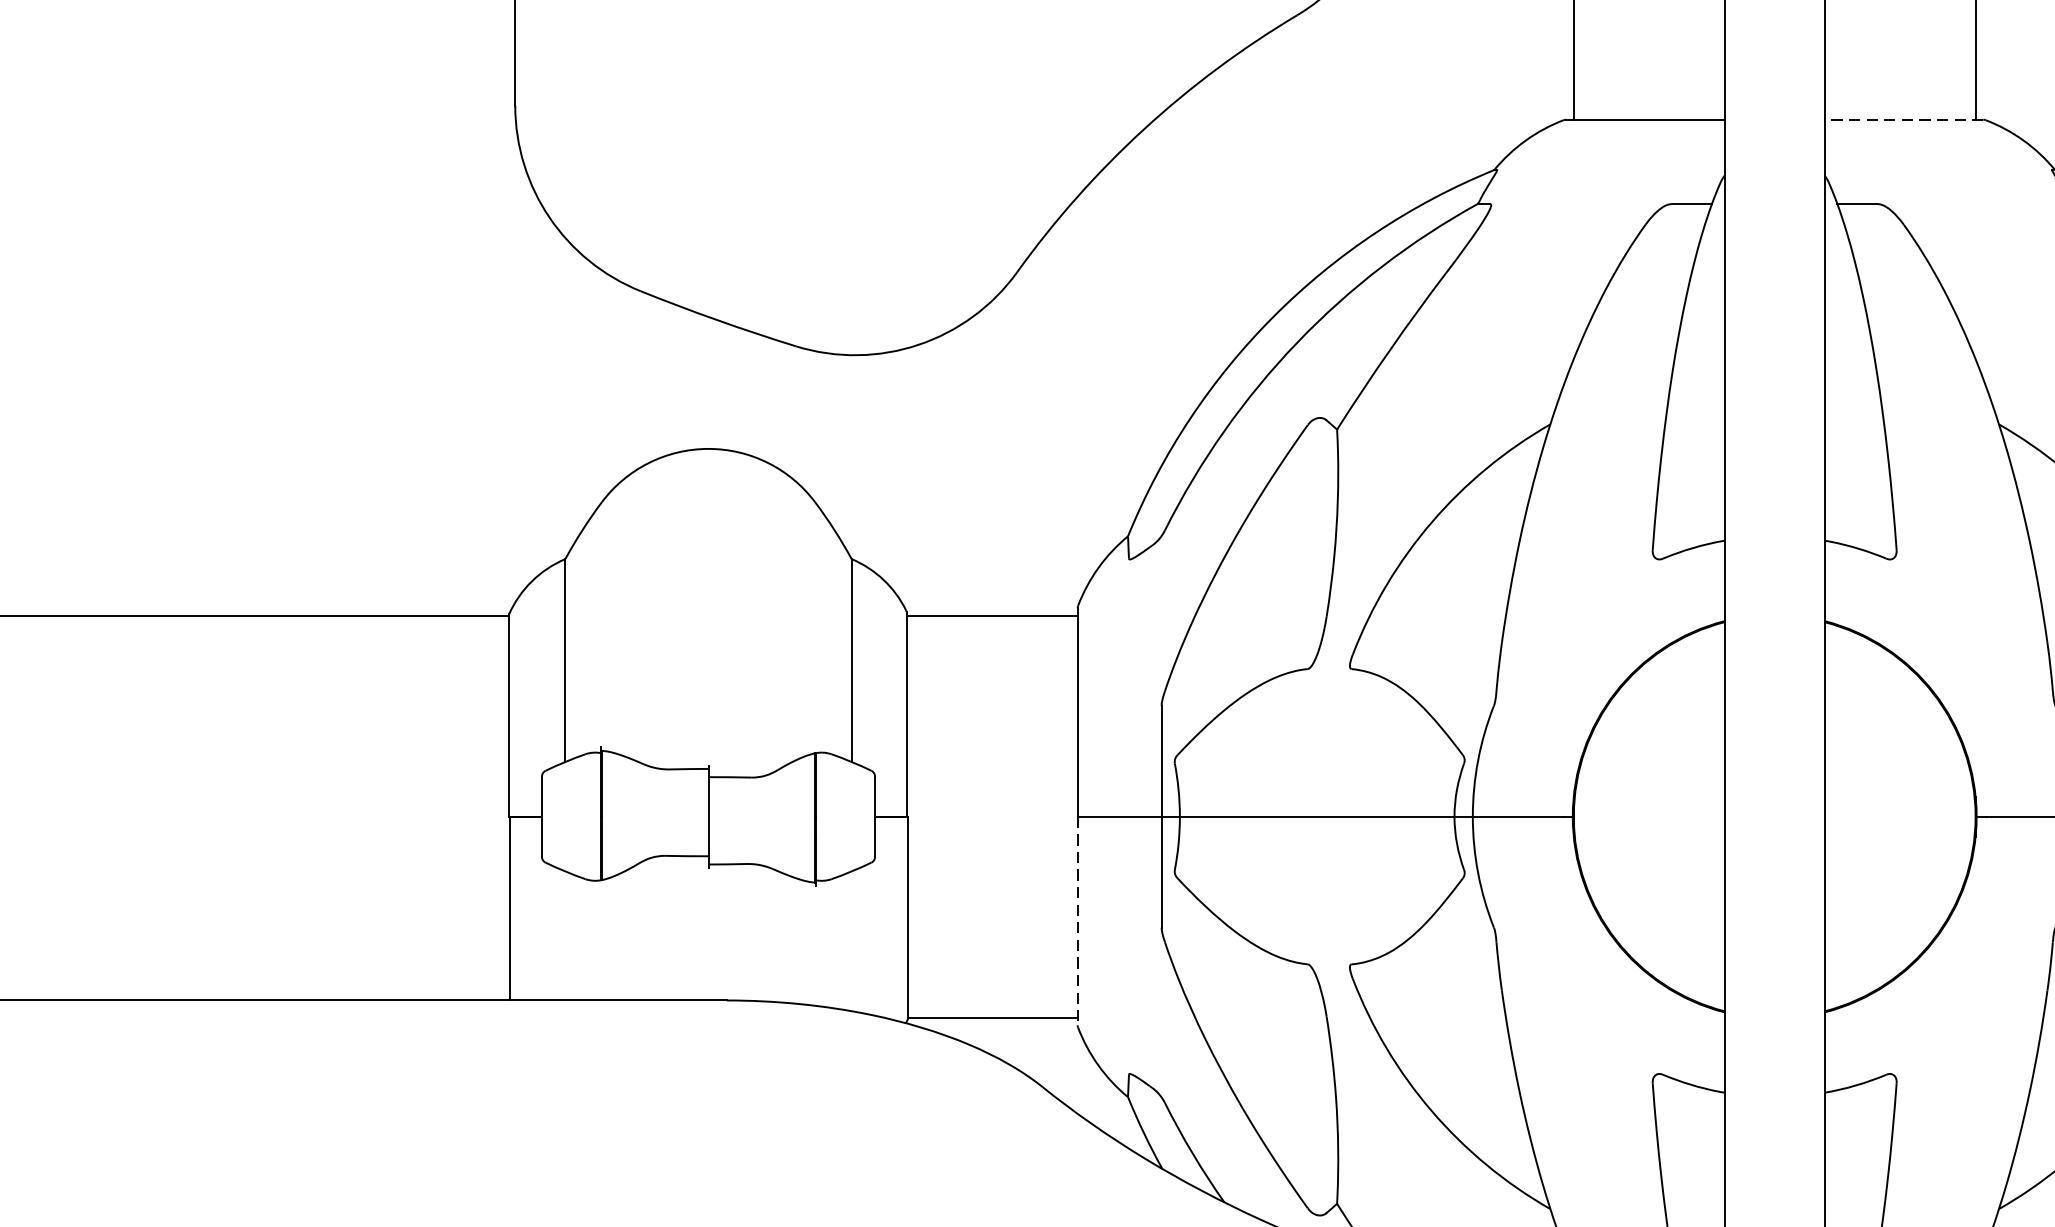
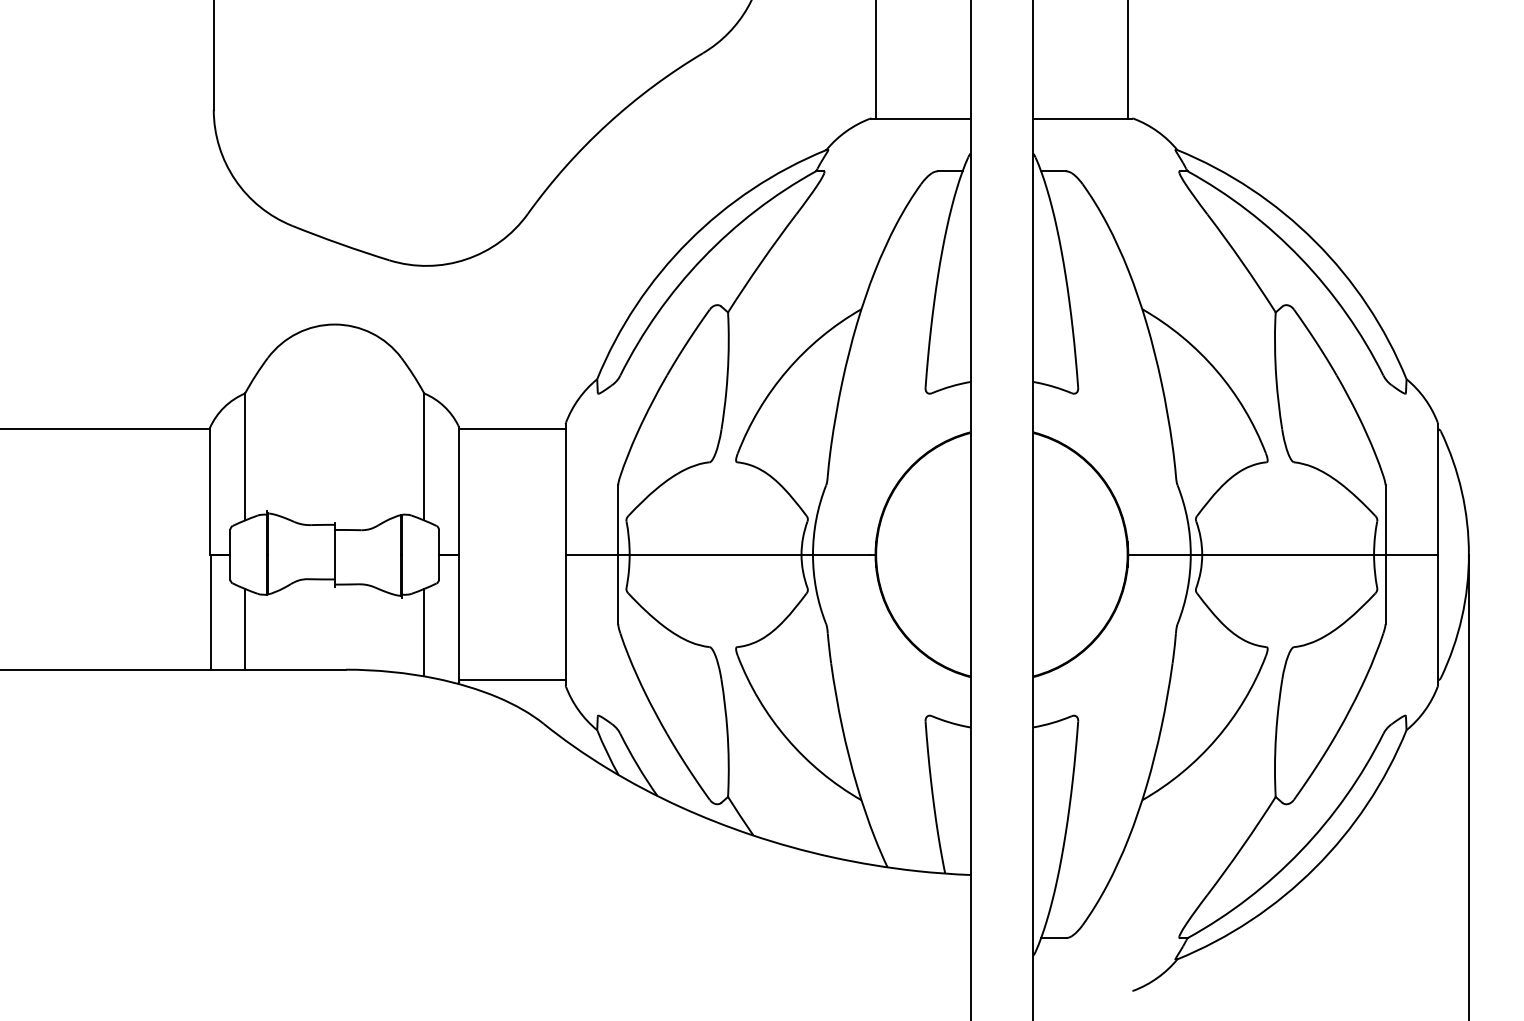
line: (1903, 119) -> (1082, 118), dashed -> solid
line: (1077, 921) -> (565, 620), dashed -> solid
line: (565, 936) -> (245, 629), added
line: (852, 941) -> (424, 632), added

